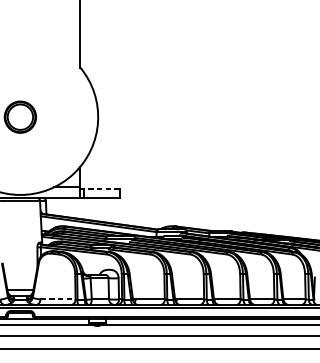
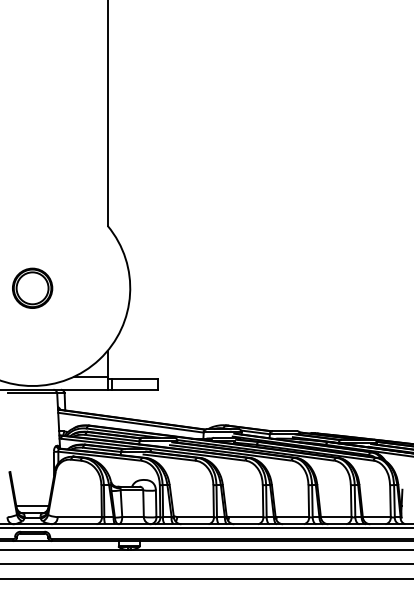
line: (101, 188) -> (134, 378), dashed -> solid
line: (58, 299) -> (80, 517), dashed -> solid

